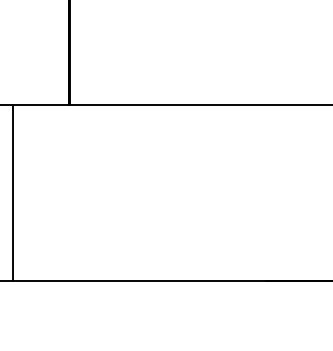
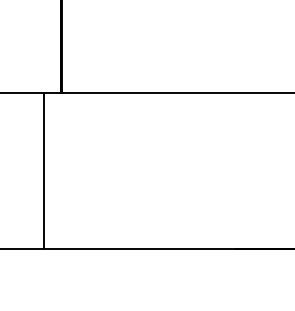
line: (12, 192) -> (43, 170), moved

